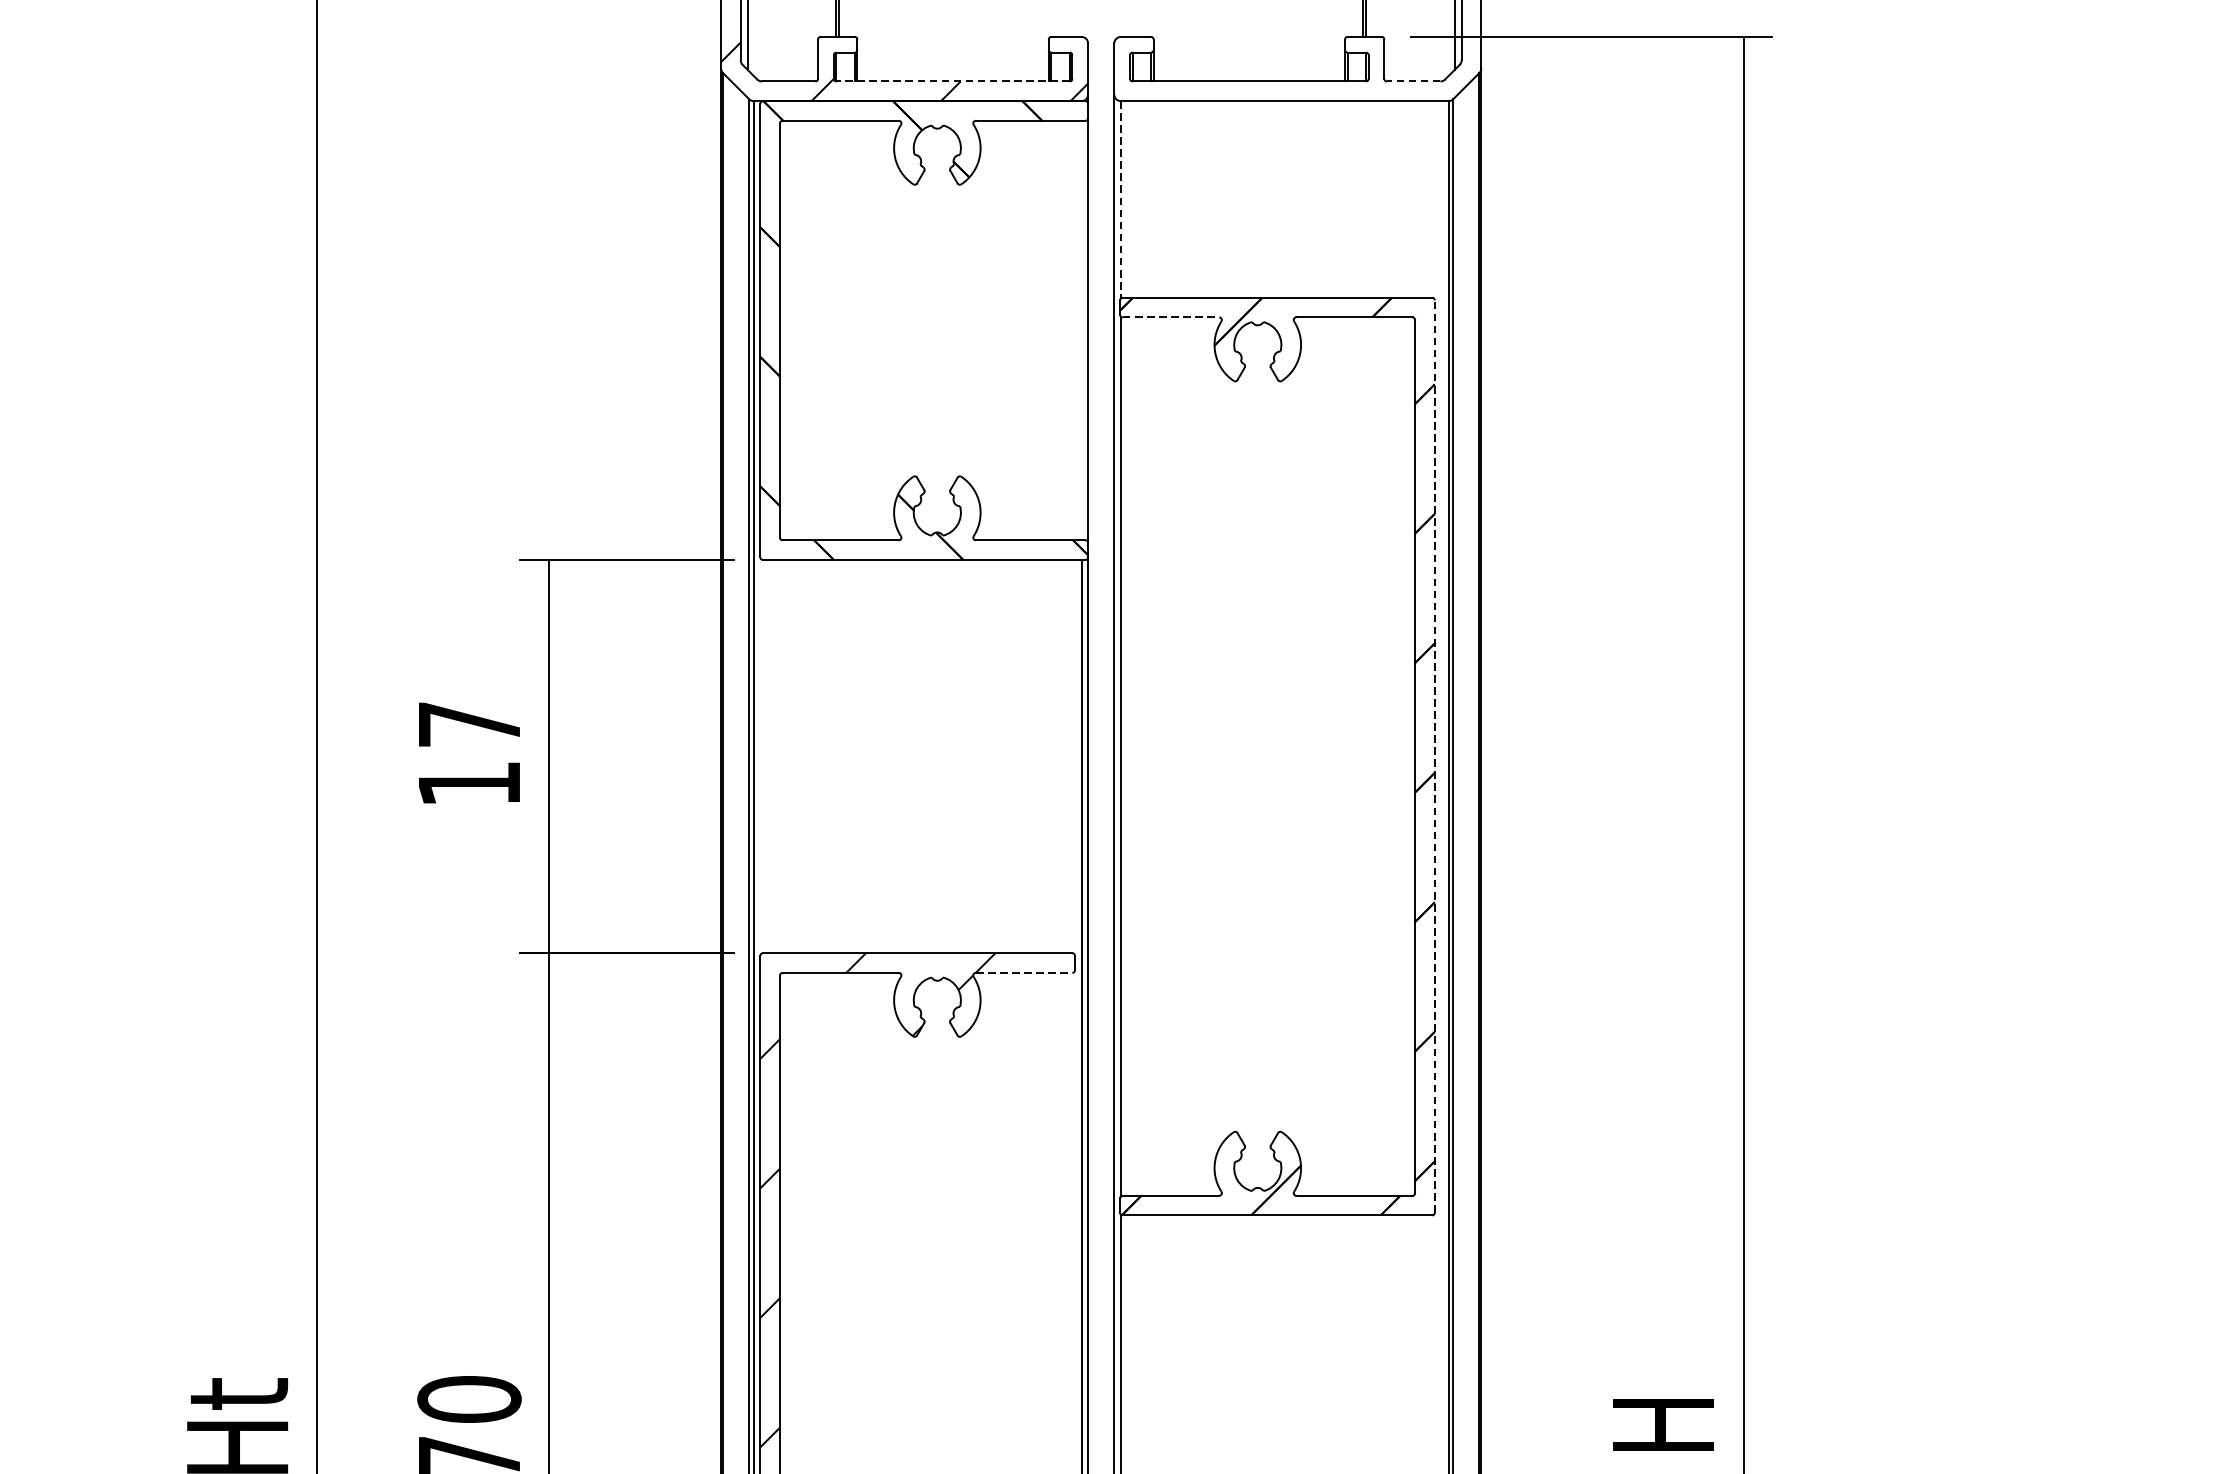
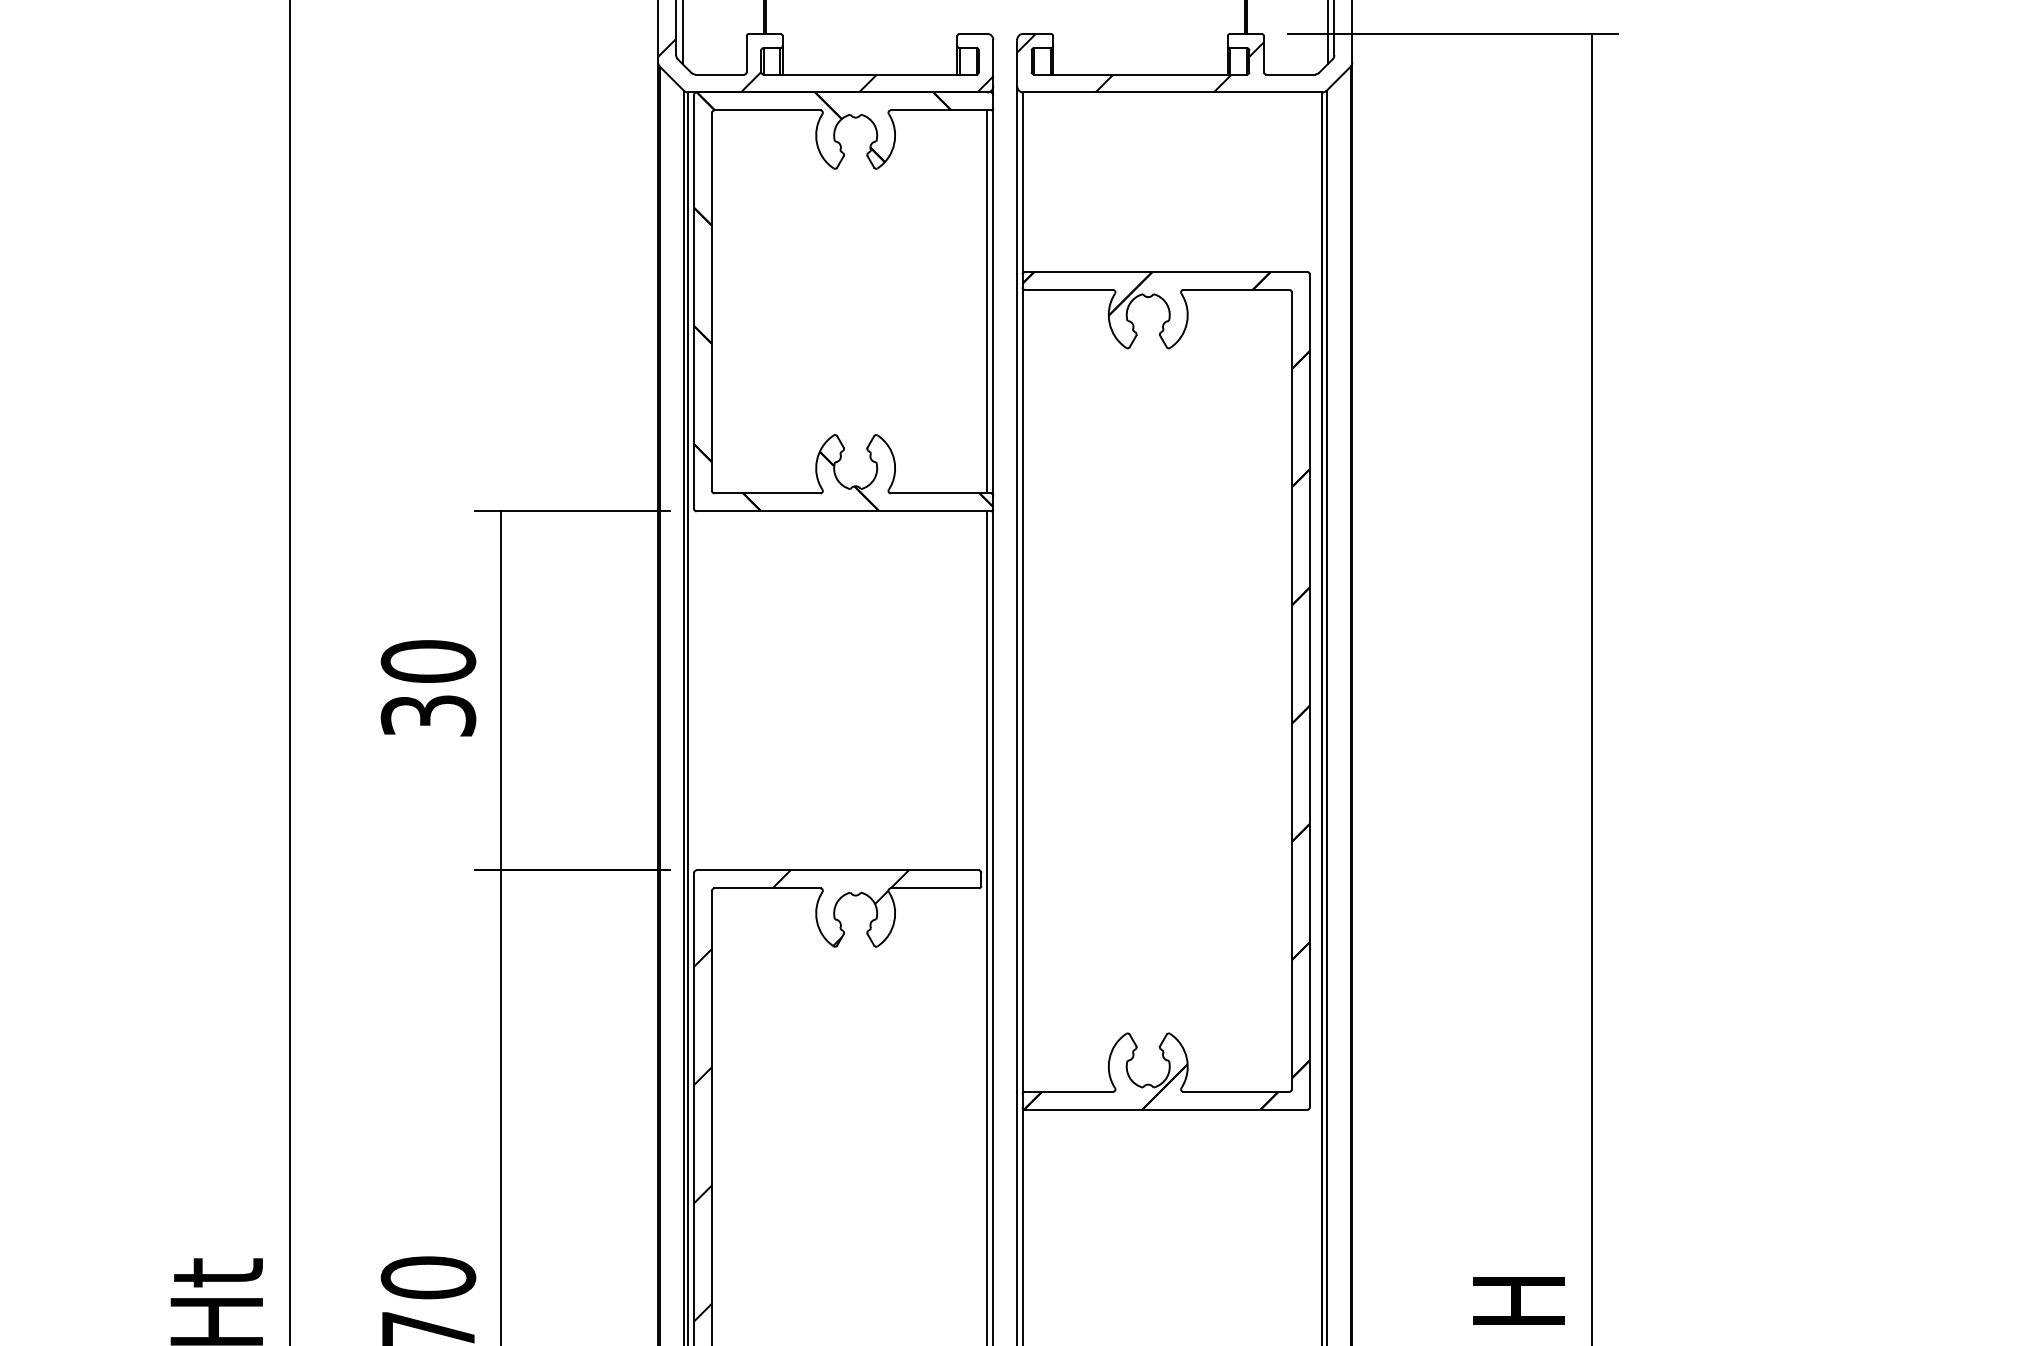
hatch: (1249, 68) -> (1140, 62), added
line: (953, 81) -> (870, 74), dashed -> solid
line: (1413, 81) -> (1290, 74), dashed -> solid
line: (1121, 200) -> (1023, 183), dashed -> solid
line: (1171, 316) -> (1069, 289), dashed -> solid
line: (1081, 330) -> (987, 301), added
text: (469, 753) -> (428, 688), 17 -> 30
line: (1434, 756) -> (1309, 690), dashed -> solid
line: (1024, 973) -> (935, 888), dashed -> solid

